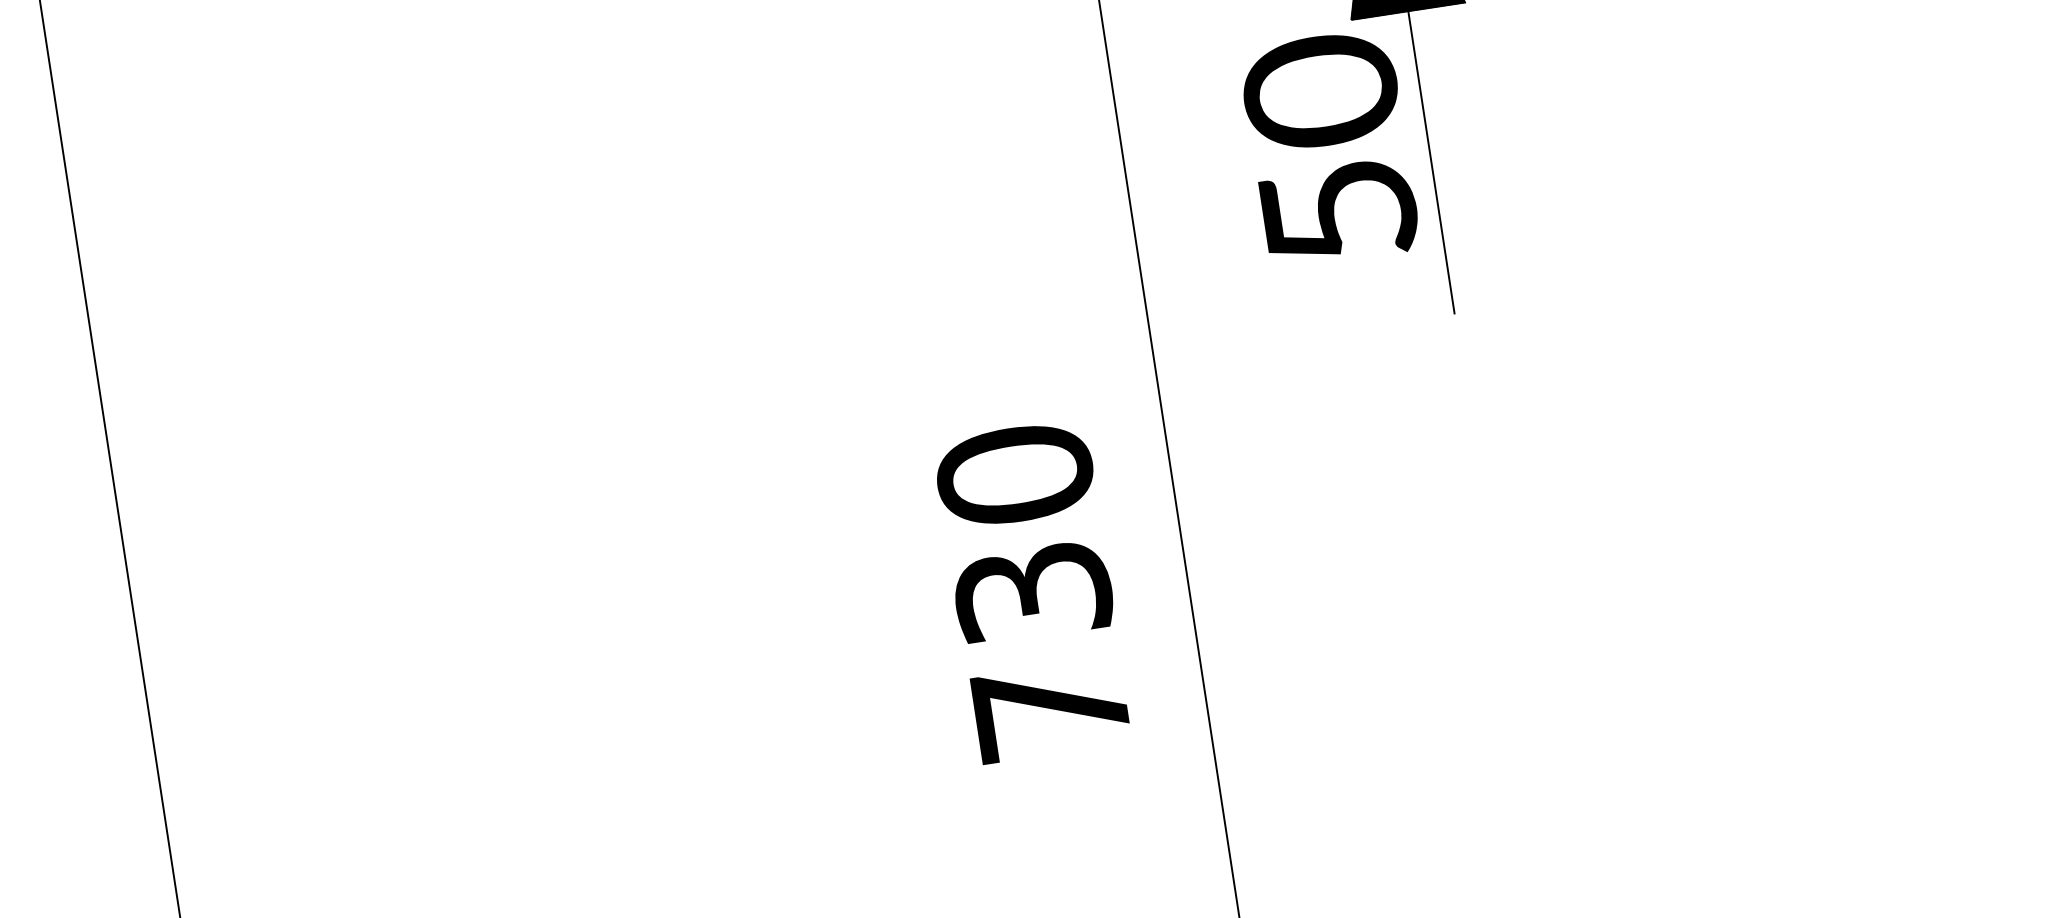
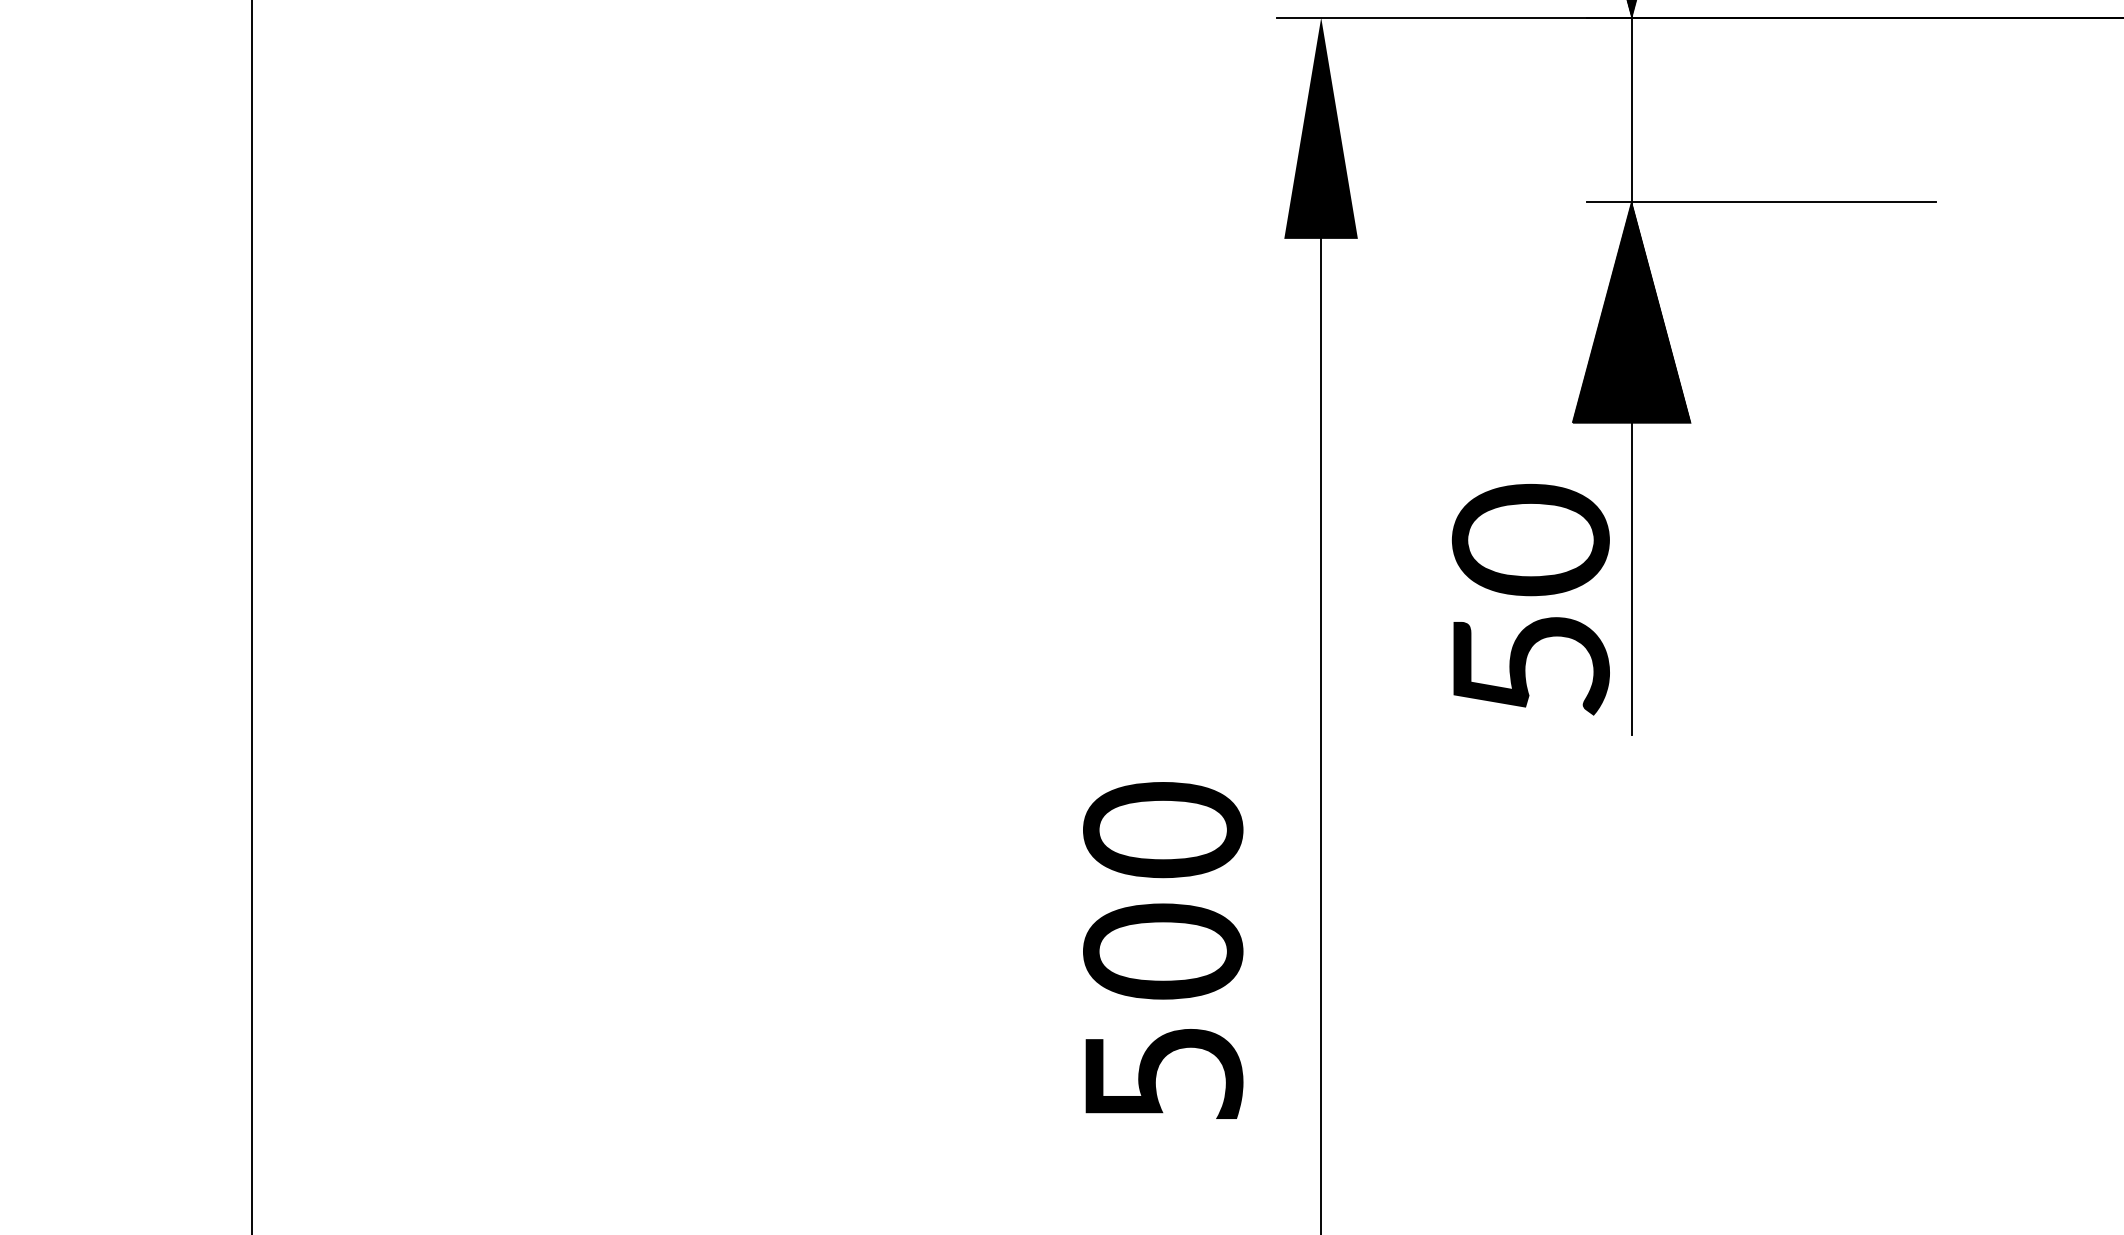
text: (1329, 148) -> (1530, 599), moved
text: (1042, 649) -> (1163, 1010), 730 -> 500

